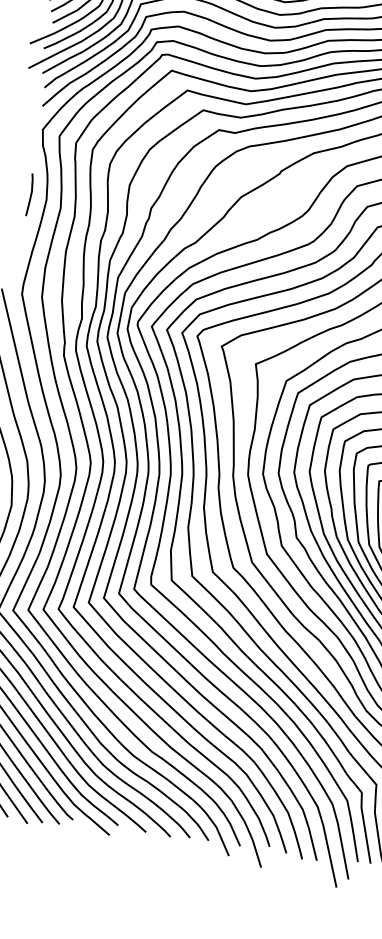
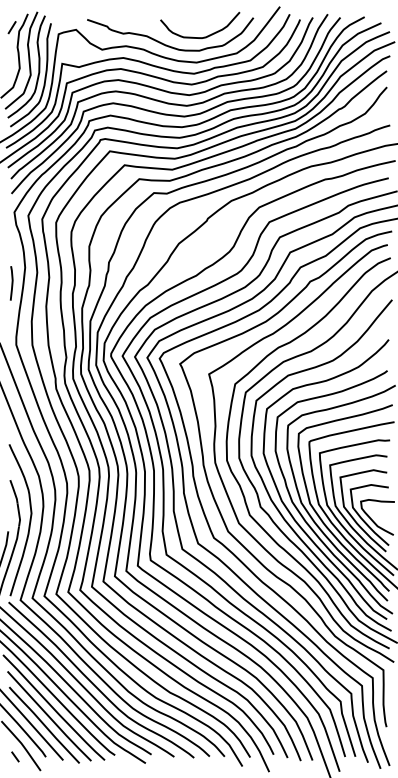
line: (29, 195) -> (11, 283), moved

